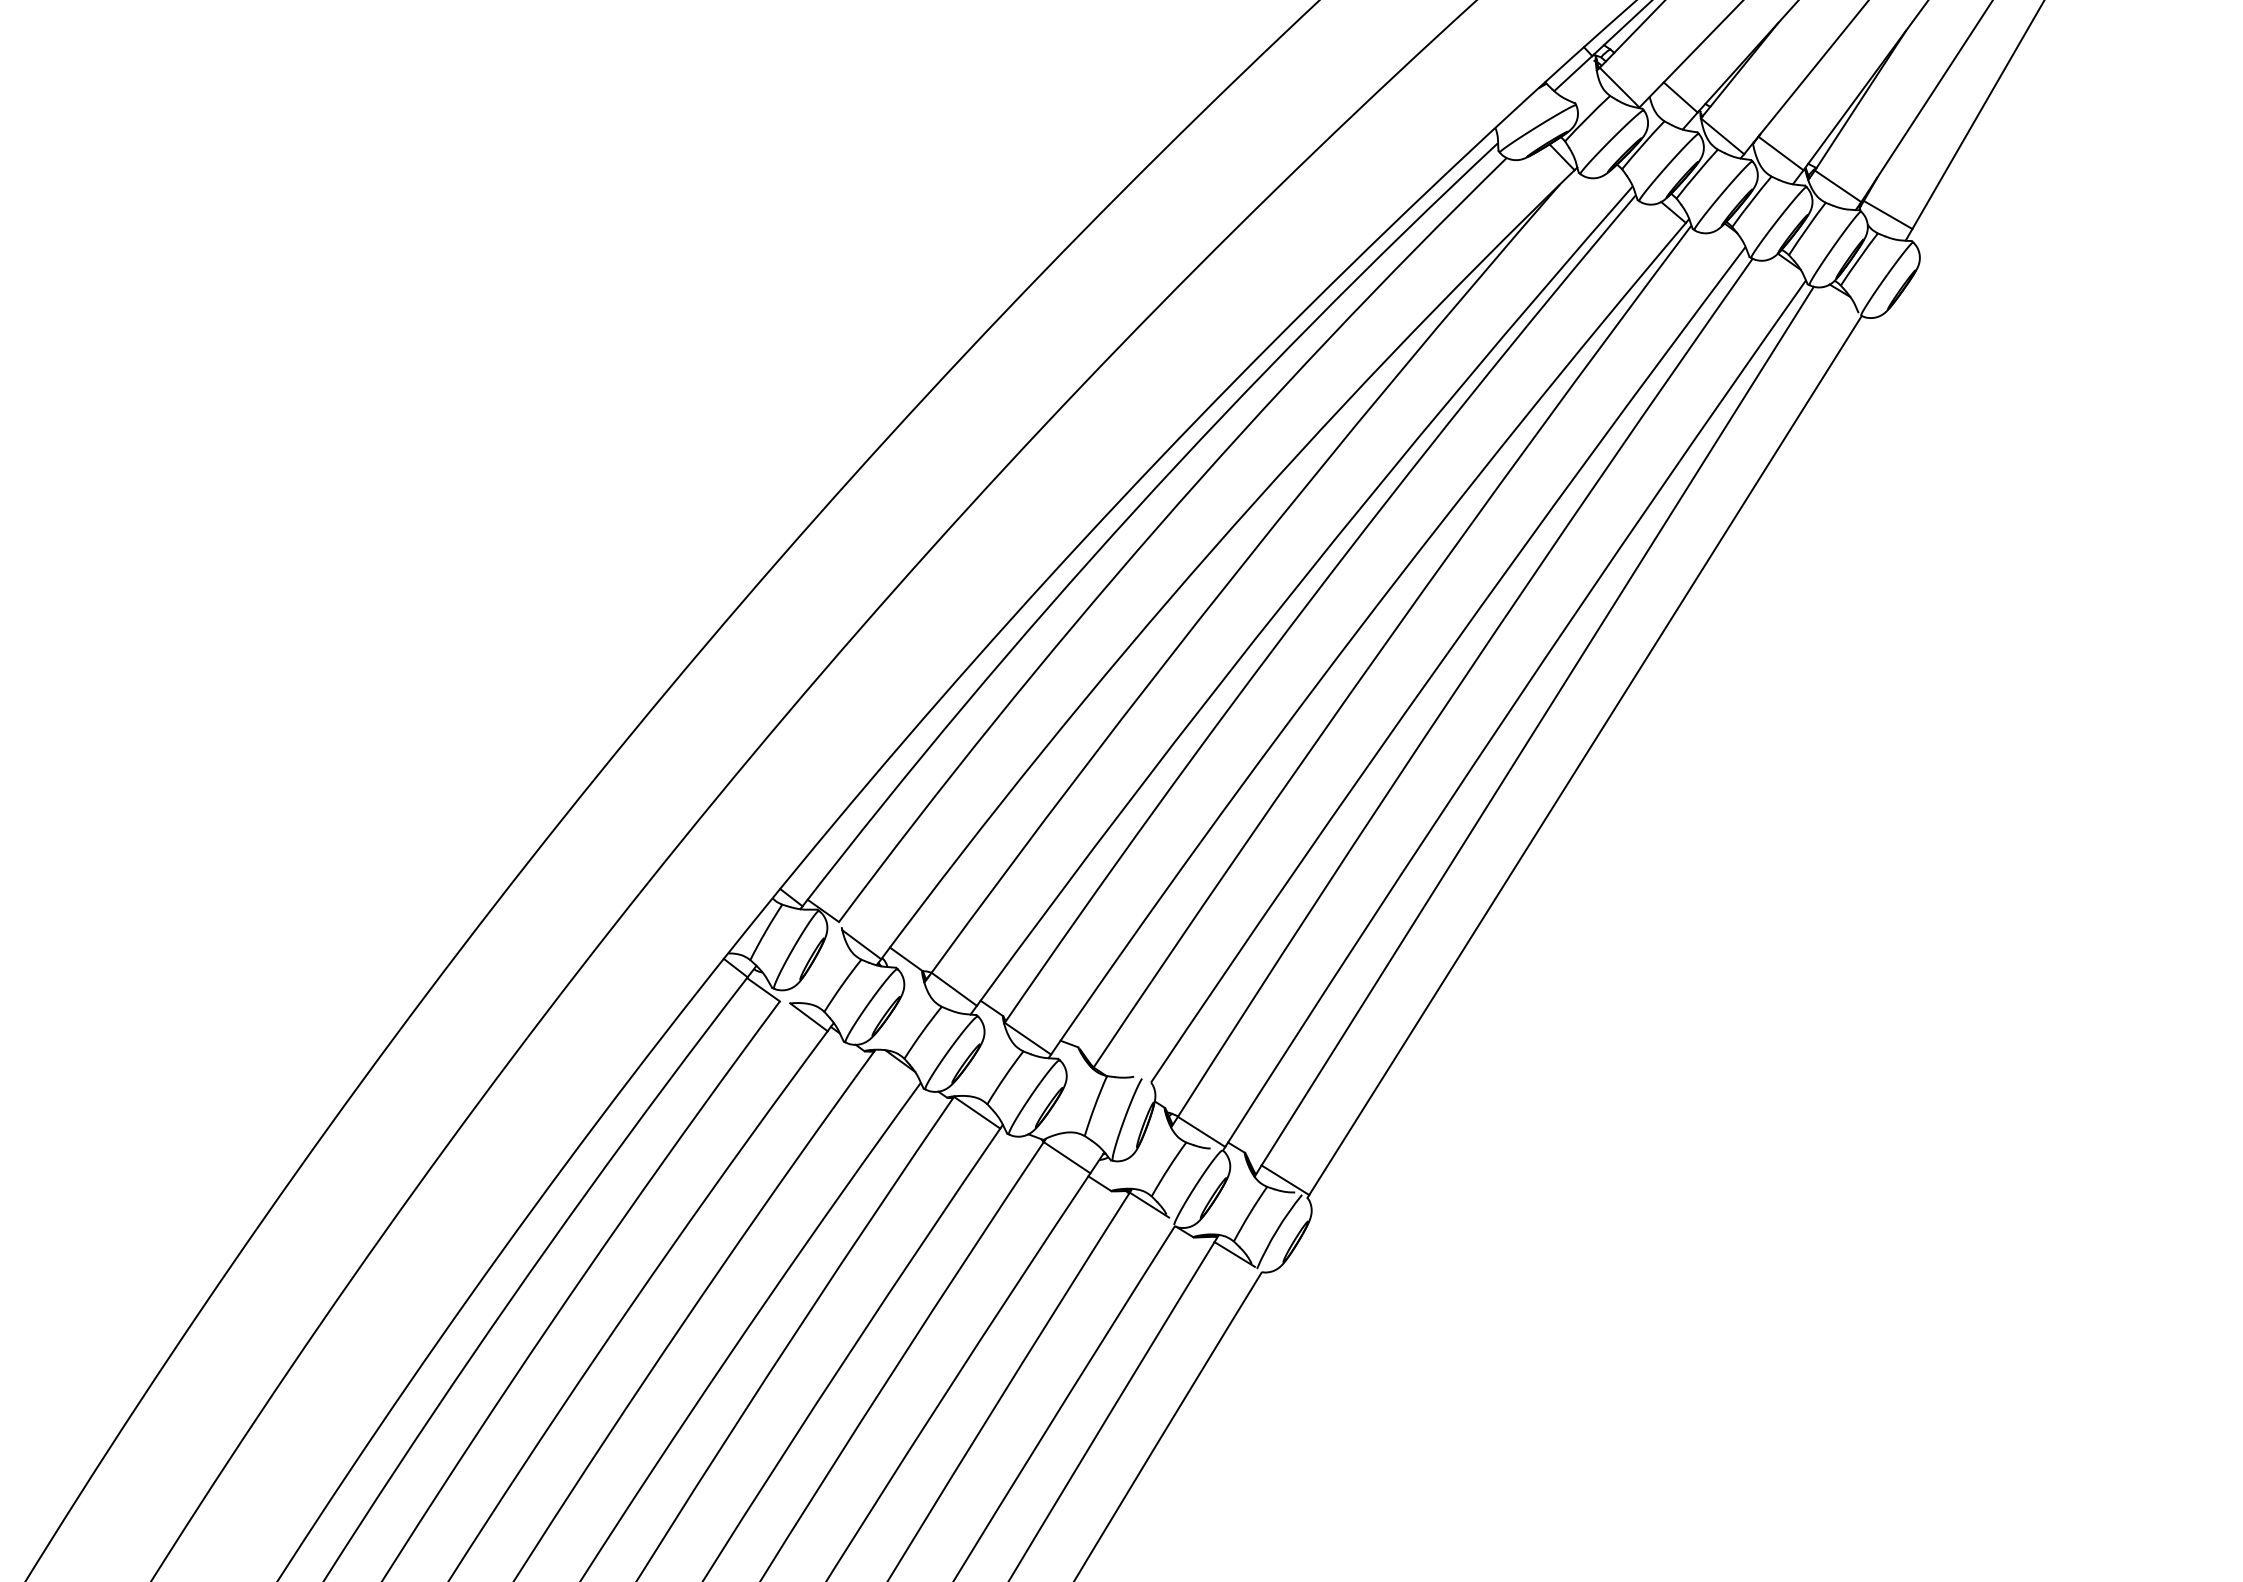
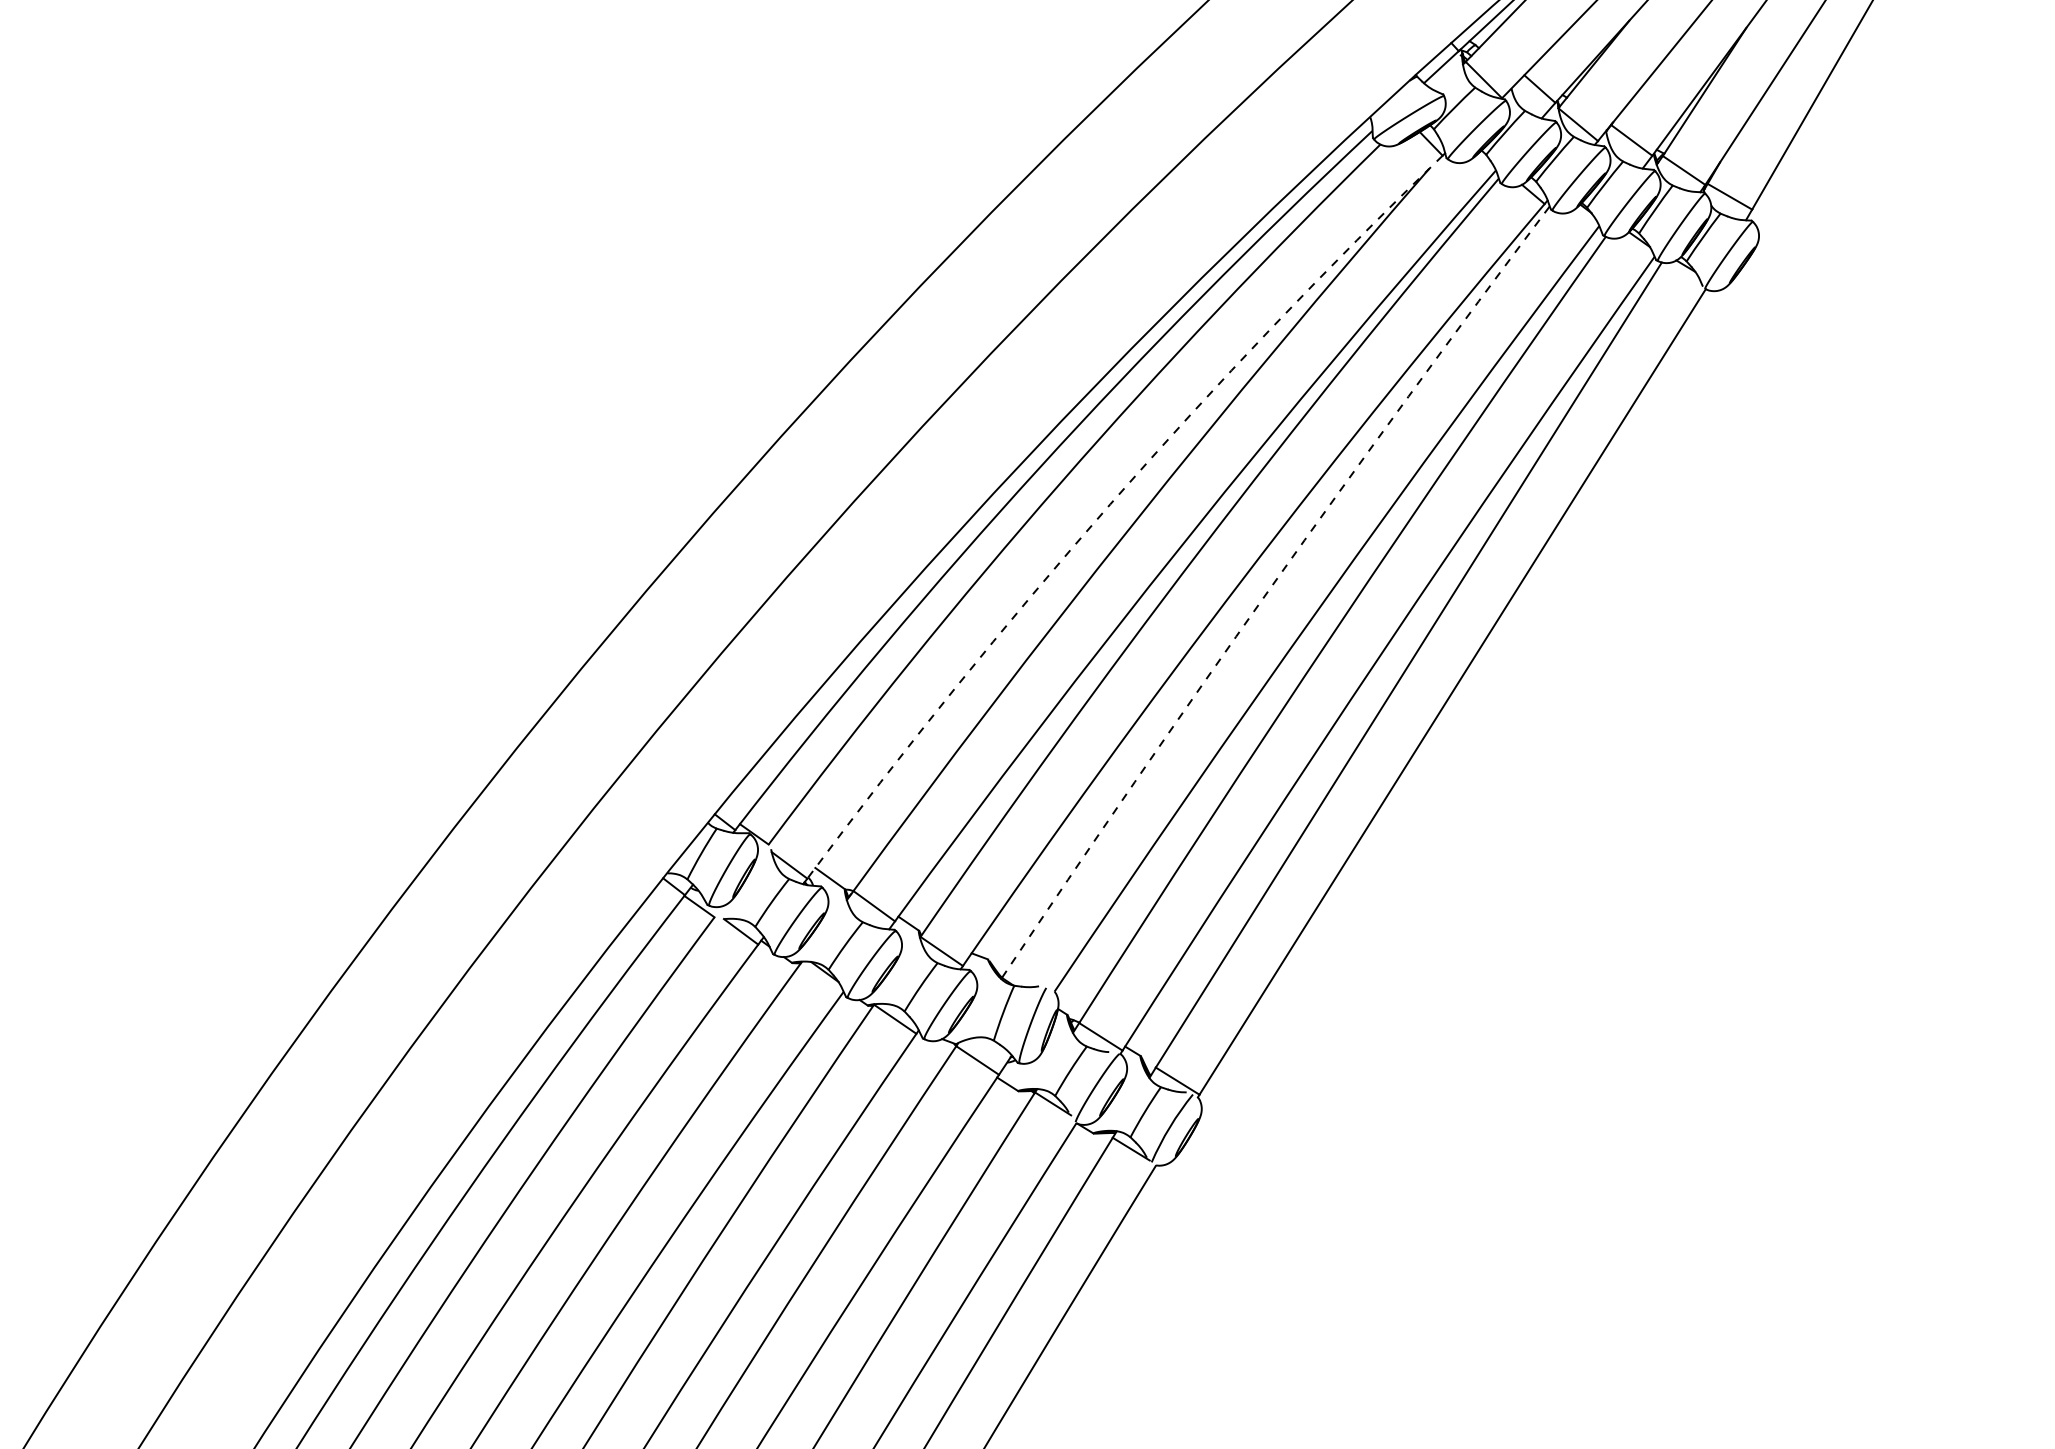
arc: (1212, 550) -> (1110, 504), solid -> dashed
arc: (1386, 642) -> (1270, 588), solid -> dashed

